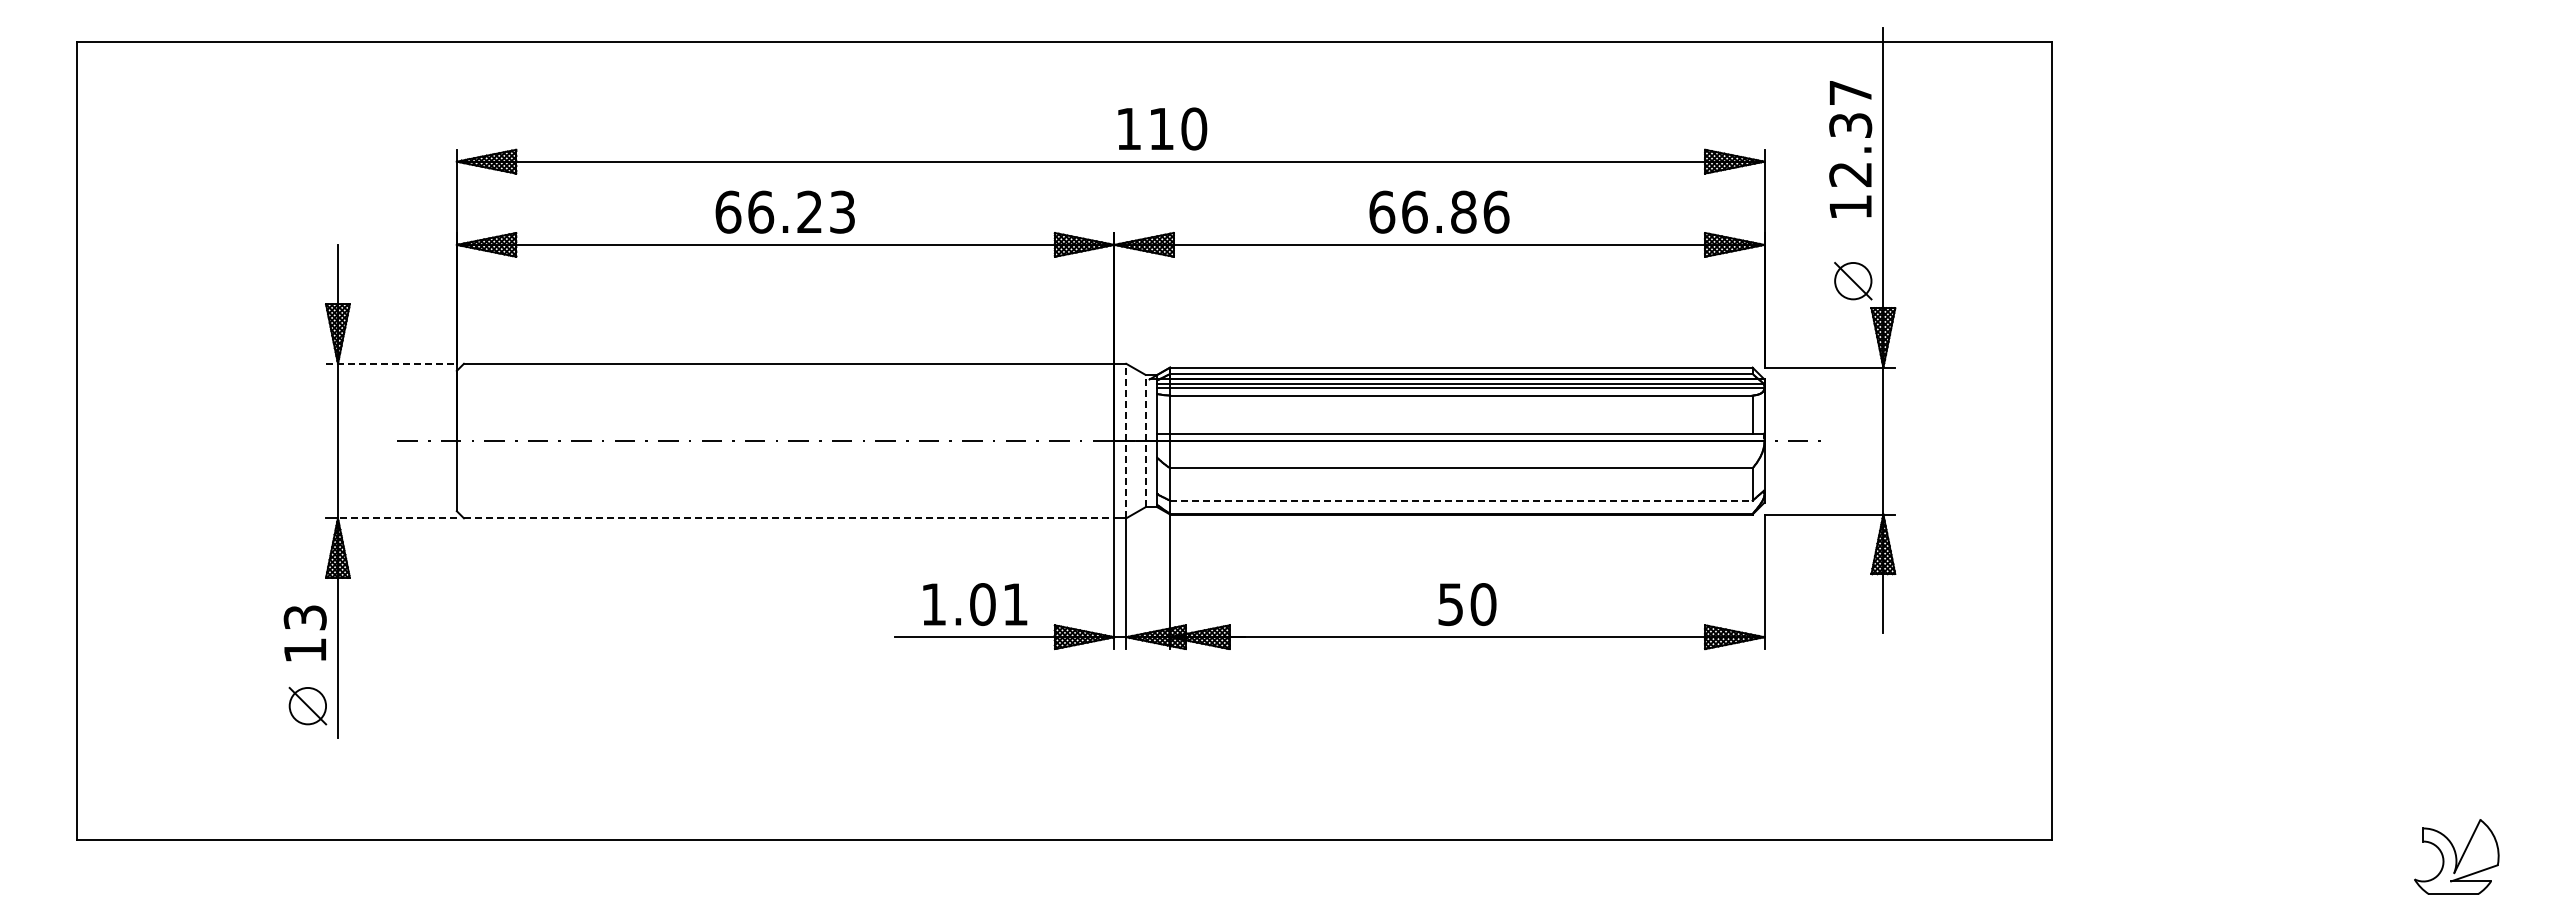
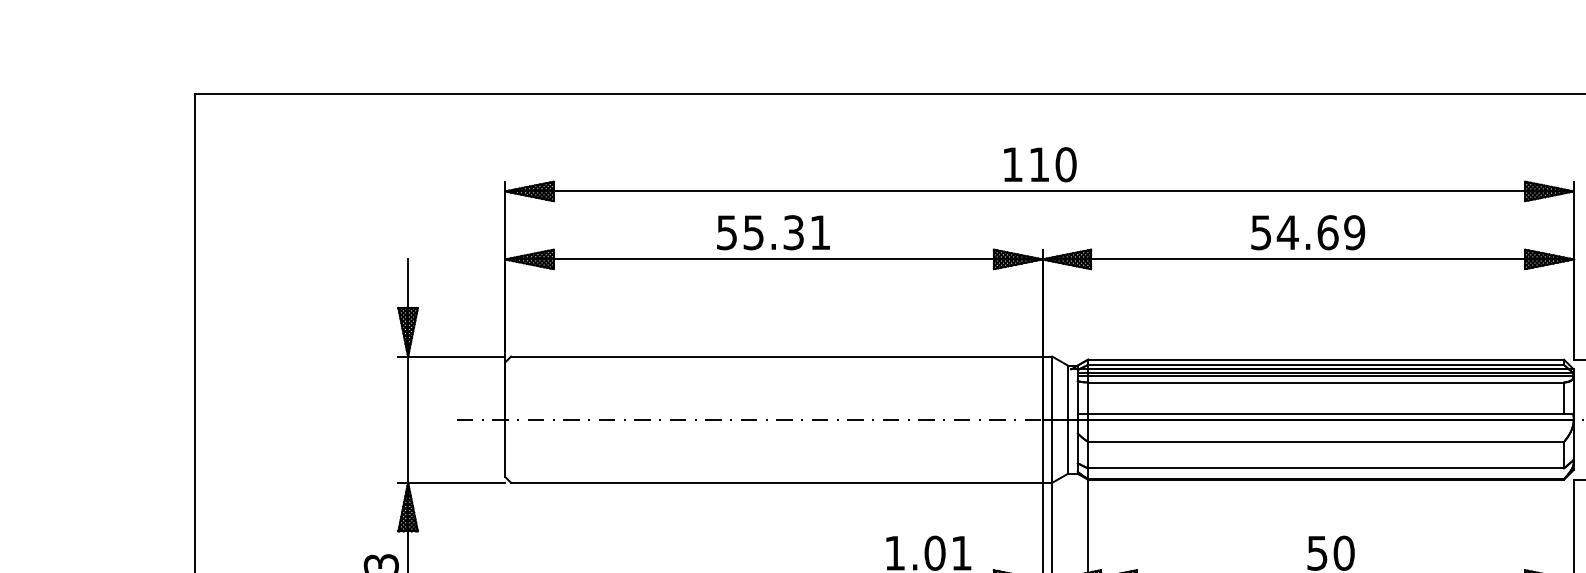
text: (1162, 128) -> (1040, 164), moved
text: (784, 211) -> (772, 232), 66.23 -> 55.31
text: (1439, 211) -> (1308, 232), 66.86 -> 54.69
line: (391, 363) -> (451, 356), dashed -> solid
line: (1126, 440) -> (1052, 419), dashed -> solid
line: (1145, 440) -> (1067, 419), dashed -> solid
line: (1461, 500) -> (1326, 468), dashed -> solid
line: (396, 518) -> (455, 482), dashed -> solid
line: (789, 518) -> (777, 482), dashed -> solid

